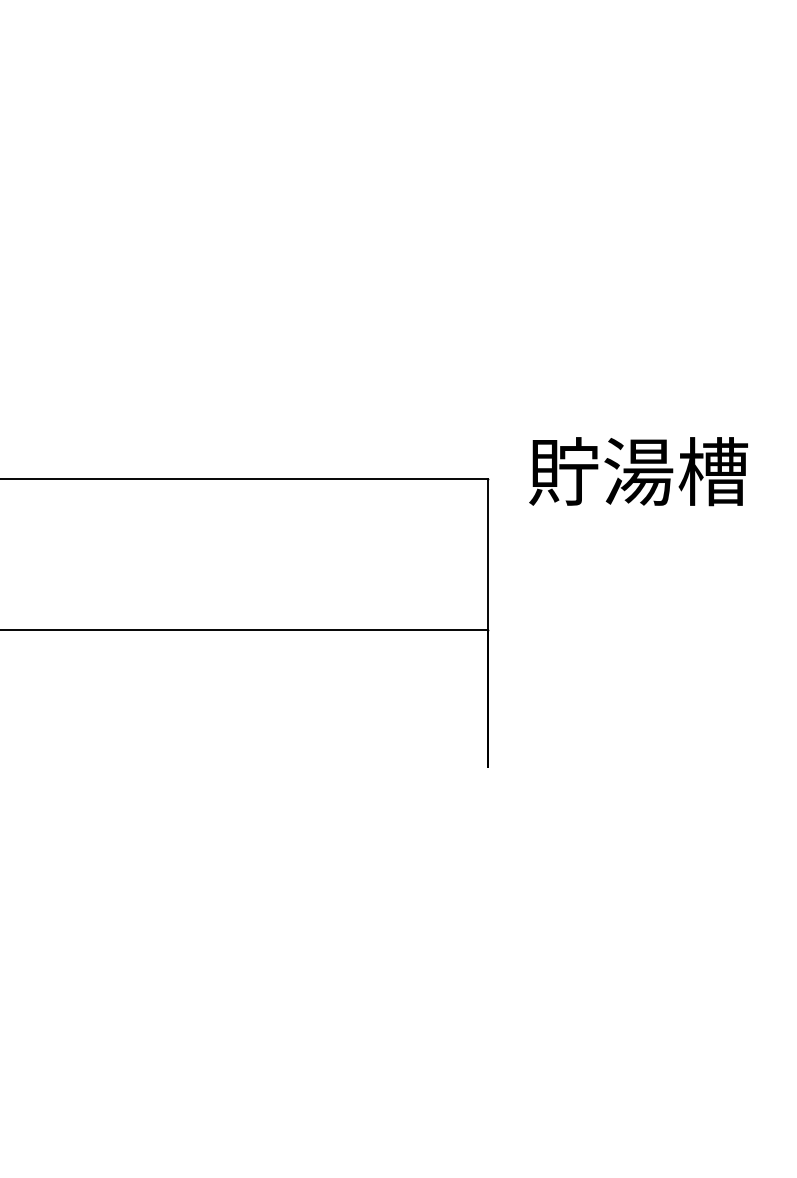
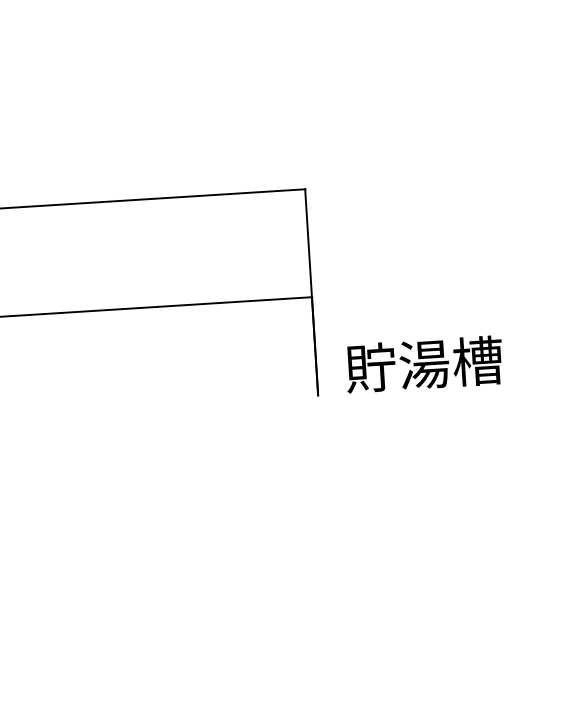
text: (638, 471) -> (424, 364), moved

